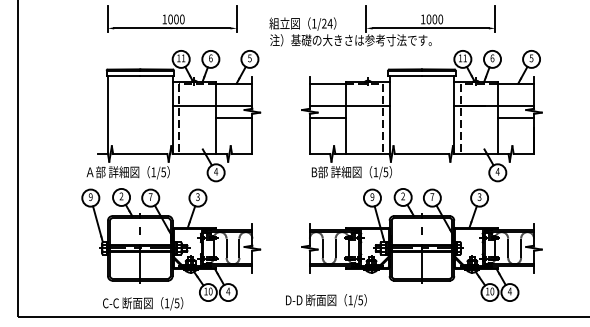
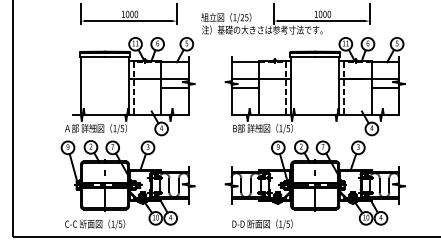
text: (329, 23) -> (246, 17), 1/24 -> 1/25
text: (326, 300) -> (262, 224), moved
text: (143, 303) -> (95, 224), moved

